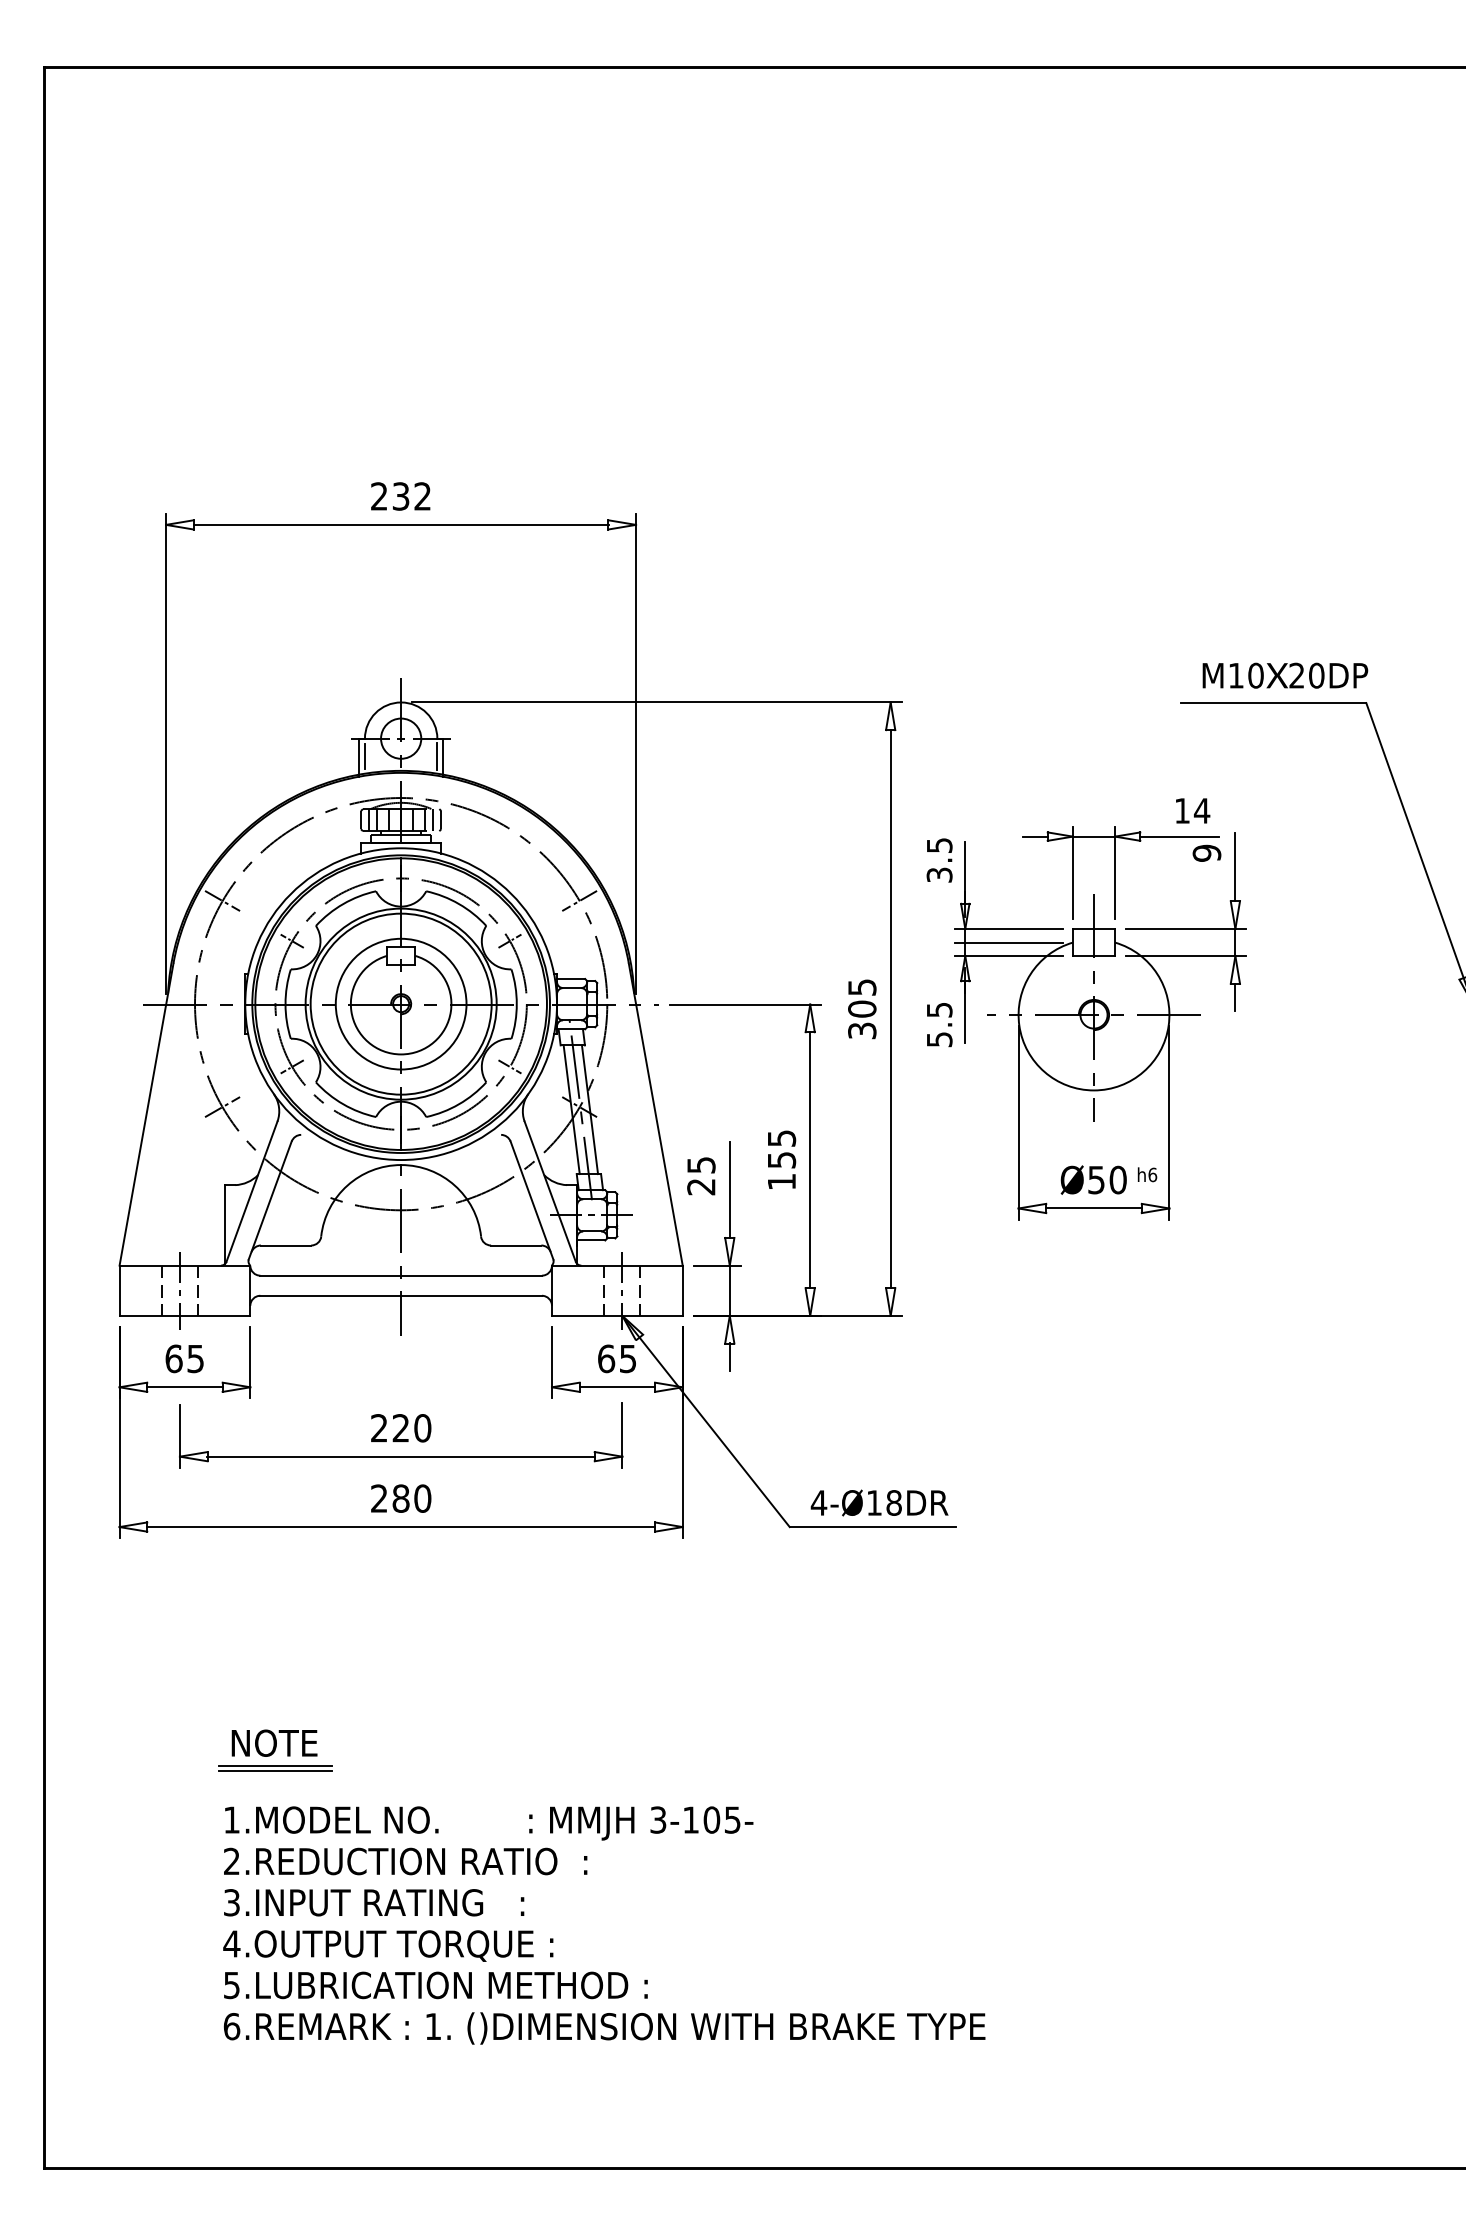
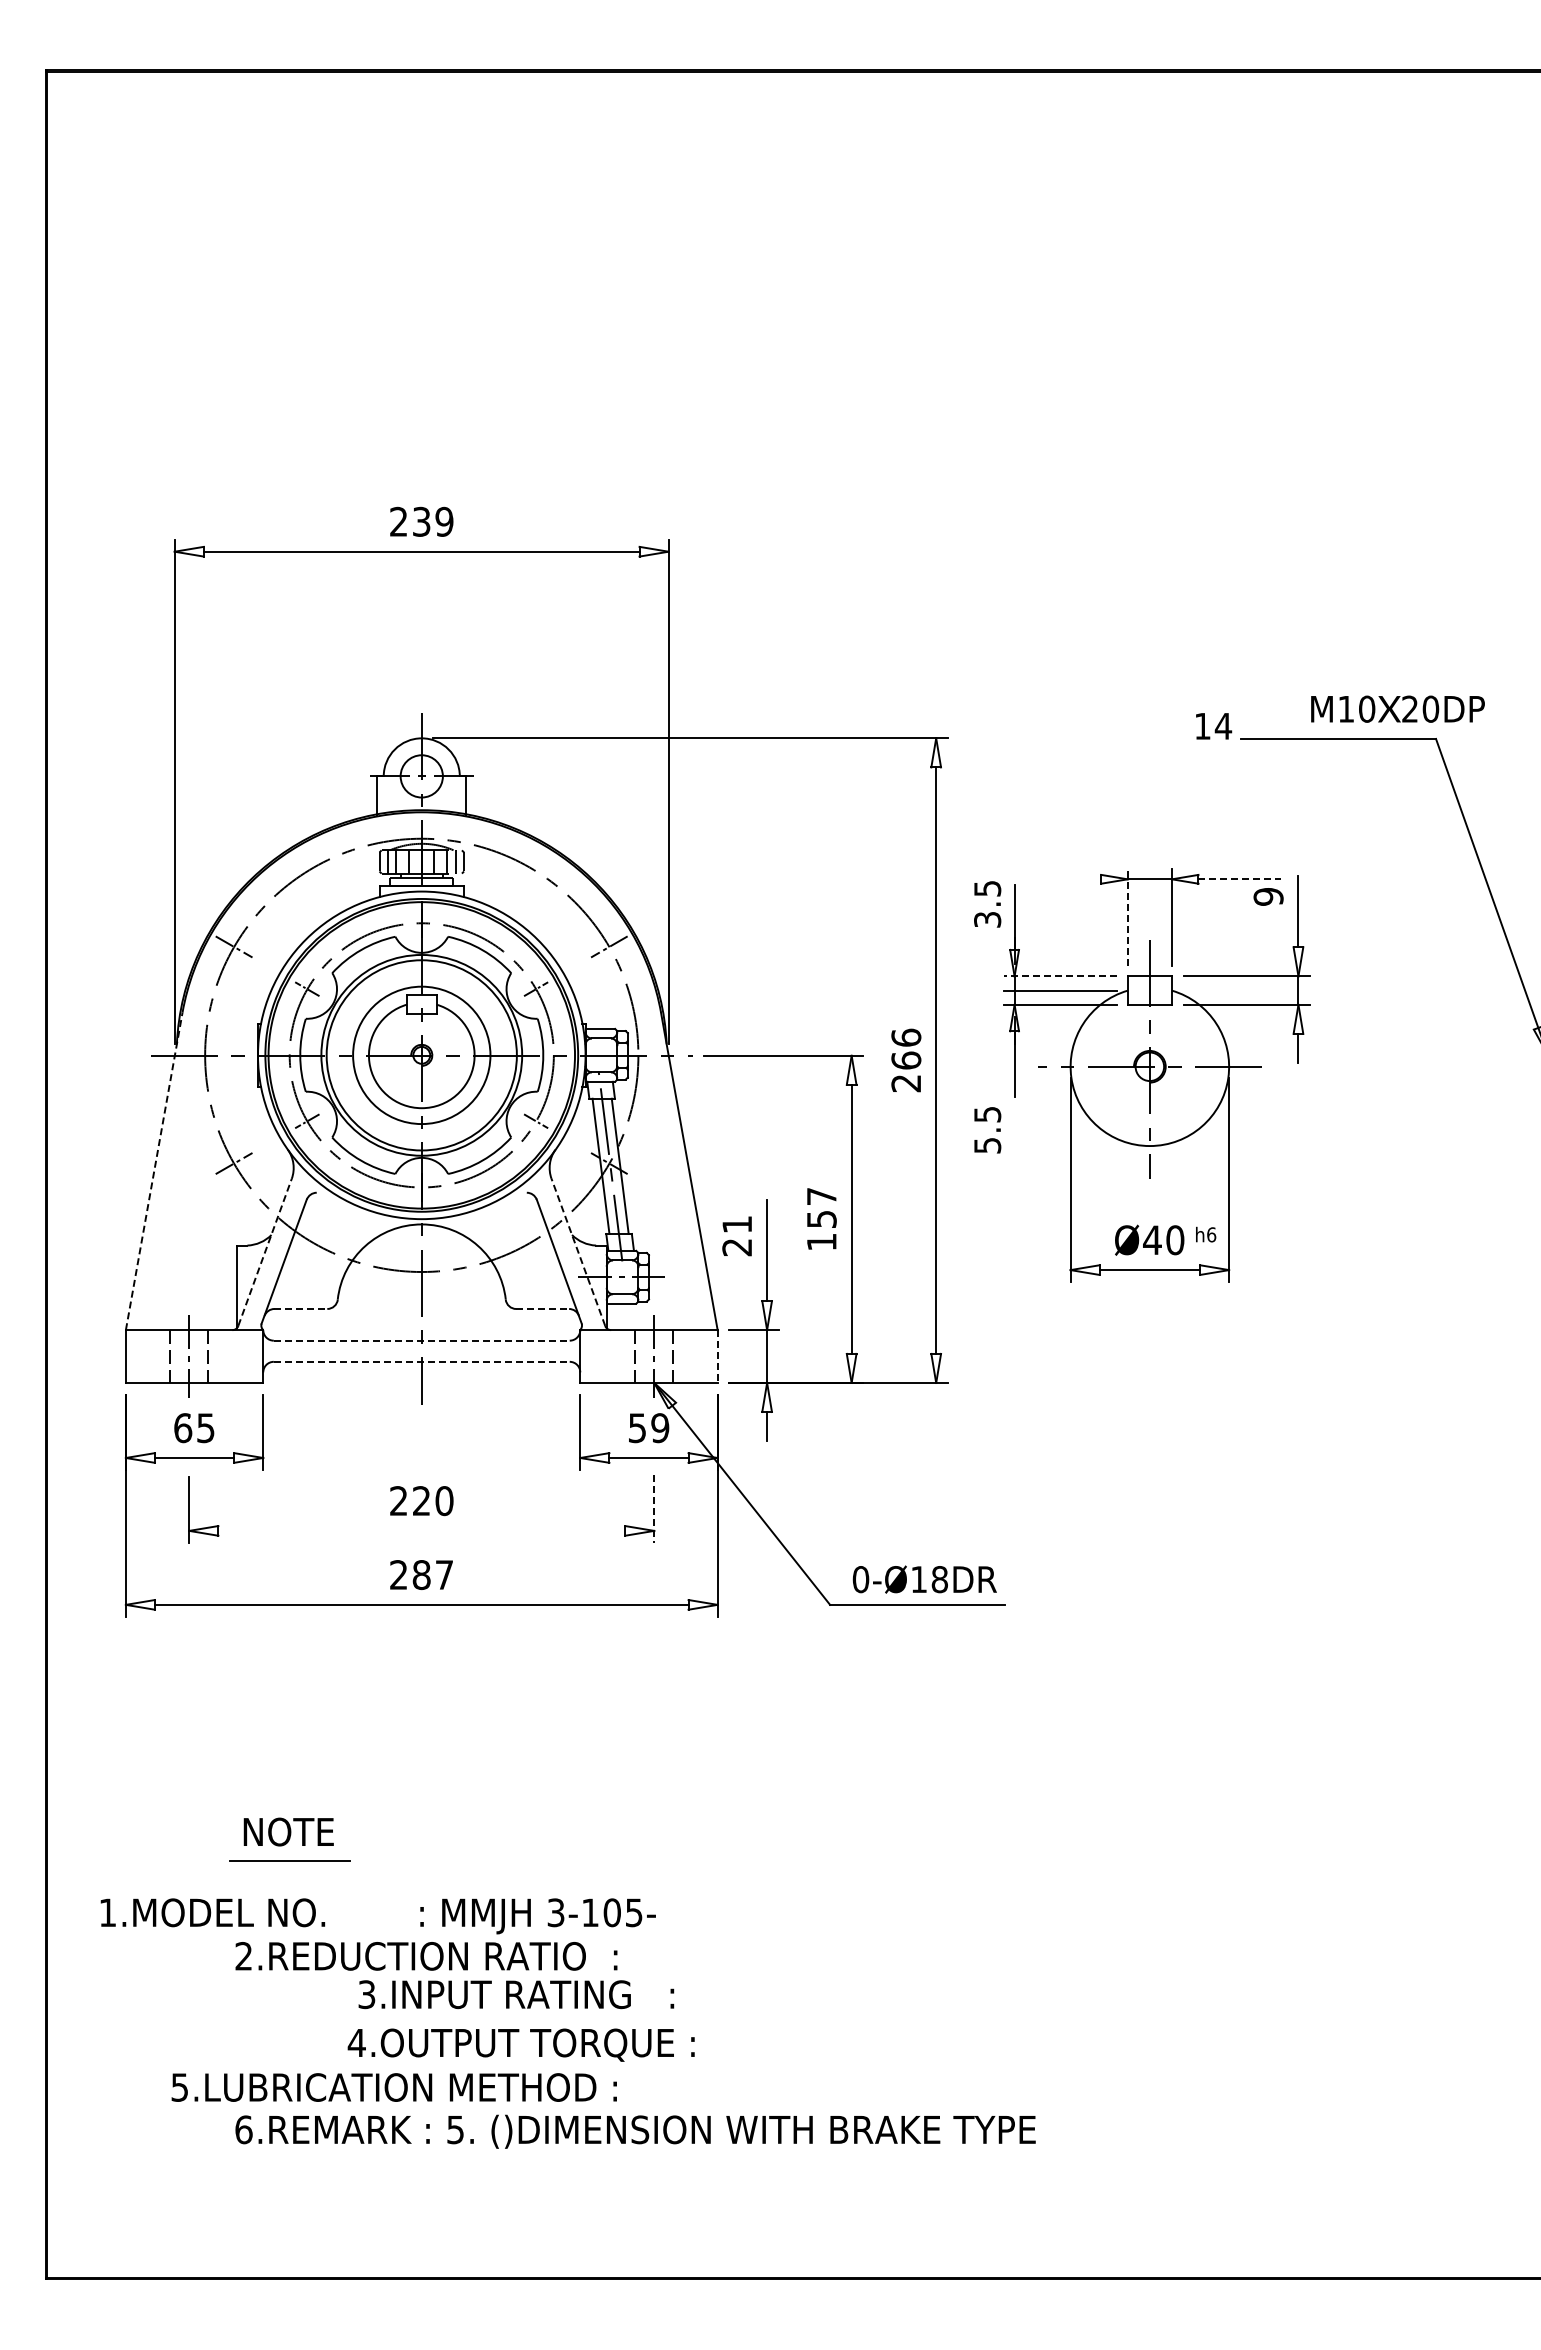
text: (422, 496) -> (444, 521), 232 -> 239
text: (1284, 675) -> (1397, 708), moved
line: (364, 755) -> (383, 794), removed
line: (437, 755) -> (459, 794), removed
text: (1193, 811) -> (1214, 726), moved
line: (1034, 836) -> (1087, 879), removed
line: (1180, 836) -> (1240, 879), solid -> dashed
line: (1072, 872) -> (1127, 917), solid -> dashed
line: (1008, 929) -> (1060, 976), solid -> dashed
text: (862, 1009) -> (906, 1060), 305 -> 266
text: (939, 1025) -> (987, 1130), moved
line: (146, 1113) -> (154, 1170), solid -> dashed
text: (781, 1138) -> (821, 1196), 155 -> 157
text: (701, 1165) -> (737, 1224), 25 -> 21
text: (1096, 1180) -> (1152, 1240), Ø50 -> Ø40
line: (252, 1190) -> (265, 1251), solid -> dashed
line: (550, 1190) -> (578, 1251), solid -> dashed
line: (286, 1245) -> (301, 1308), solid -> dashed
line: (516, 1245) -> (543, 1308), solid -> dashed
line: (400, 1275) -> (421, 1340), solid -> dashed
line: (682, 1291) -> (717, 1357), solid -> dashed
line: (400, 1295) -> (421, 1361), solid -> dashed
text: (616, 1359) -> (648, 1428), 65 -> 59
line: (622, 1435) -> (654, 1508), solid -> dashed
line: (400, 1456) -> (421, 1530), removed
text: (422, 1499) -> (444, 1575), 280 -> 287
text: (818, 1502) -> (860, 1579), 4-Ø18DR -> 0-Ø18DR
line: (275, 1765) -> (289, 1855), removed
text: (488, 1823) -> (377, 1916), moved
text: (374, 1902) -> (516, 1994), moved
text: (387, 1945) -> (520, 2044), moved
text: (435, 1985) -> (393, 2087), moved
text: (433, 2027) -> (455, 2130), 1. -> 5.

